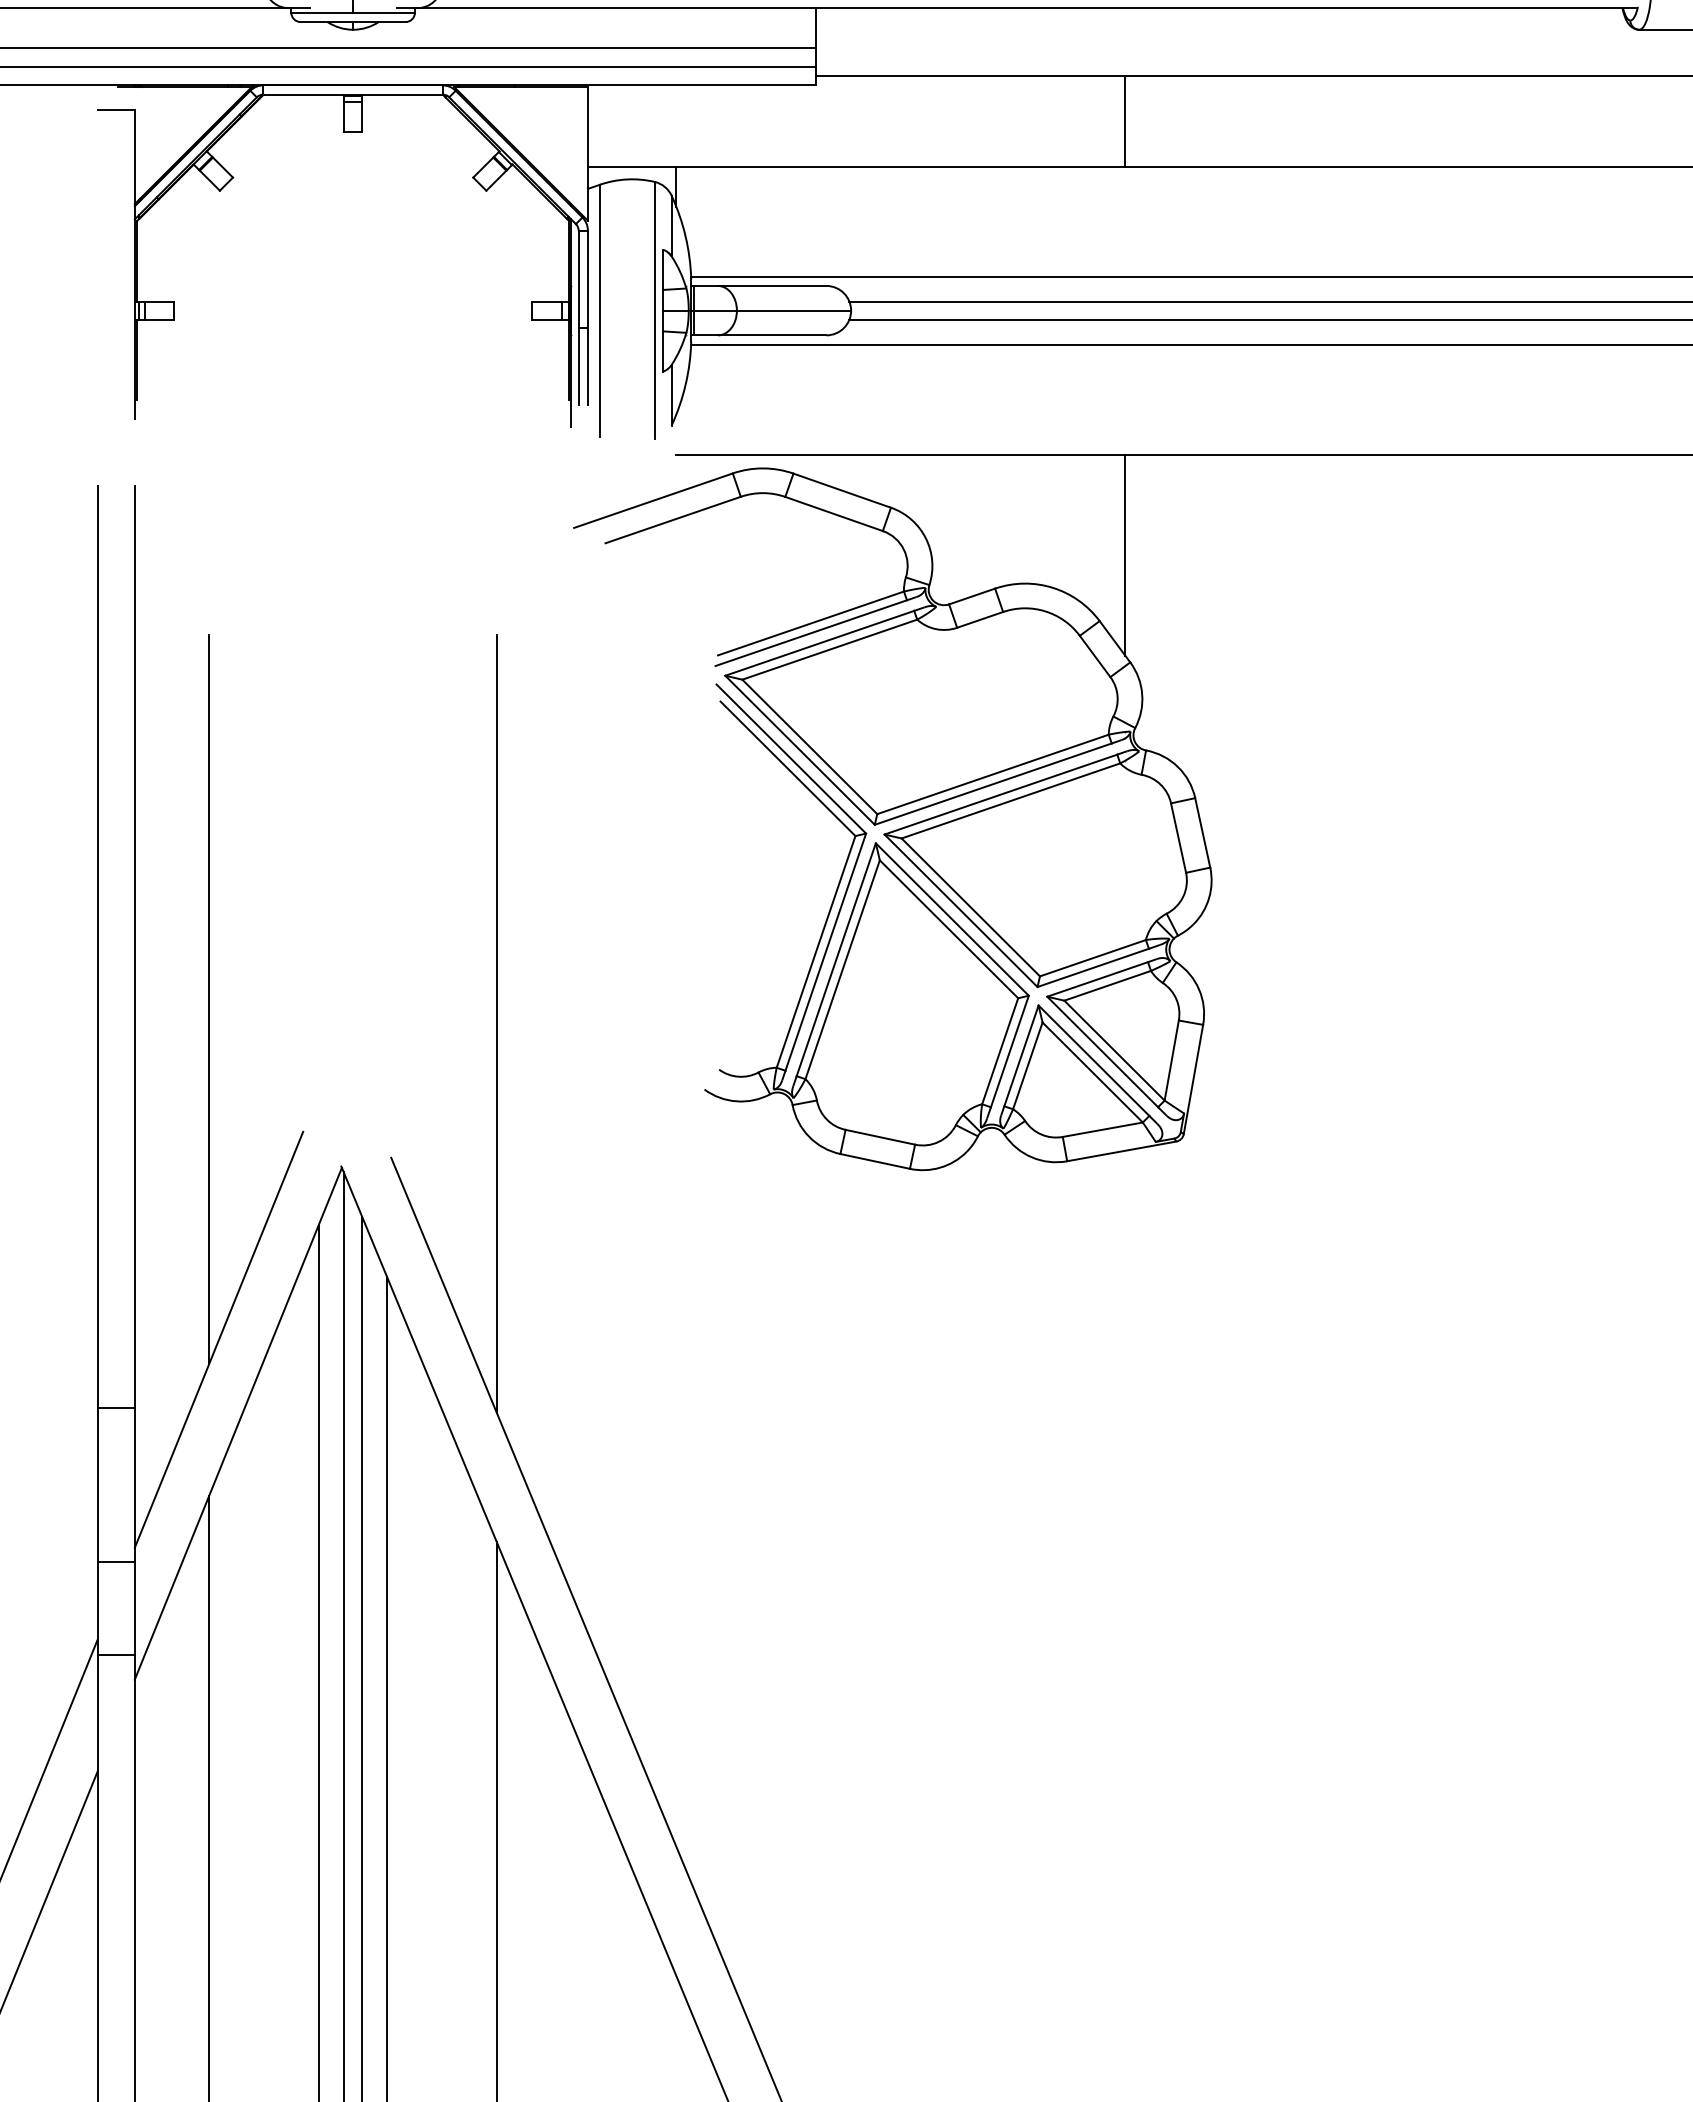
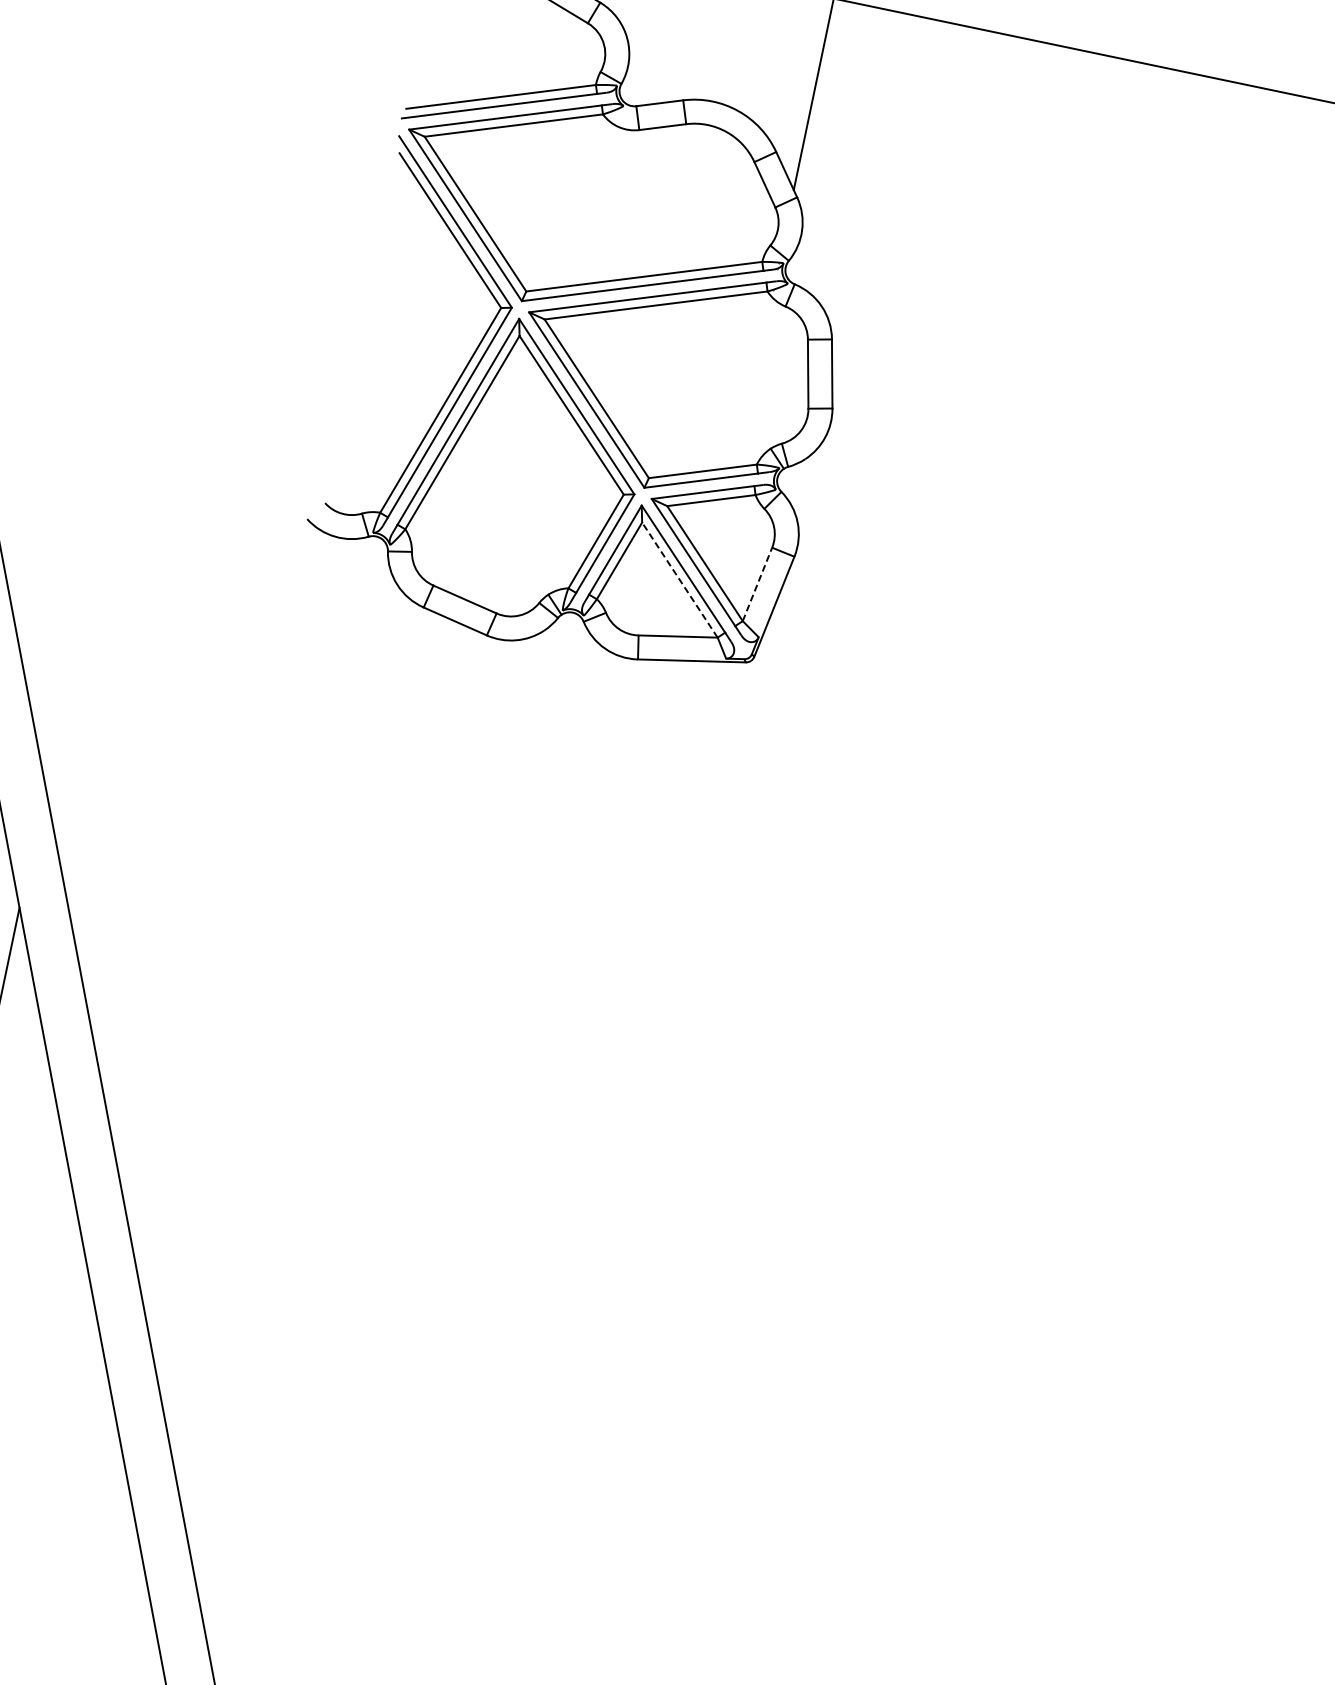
line: (496, 1023) -> (122, 414), removed
line: (1171, 1060) -> (757, 584), solid -> dashed
line: (1092, 1072) -> (679, 580), solid -> dashed

